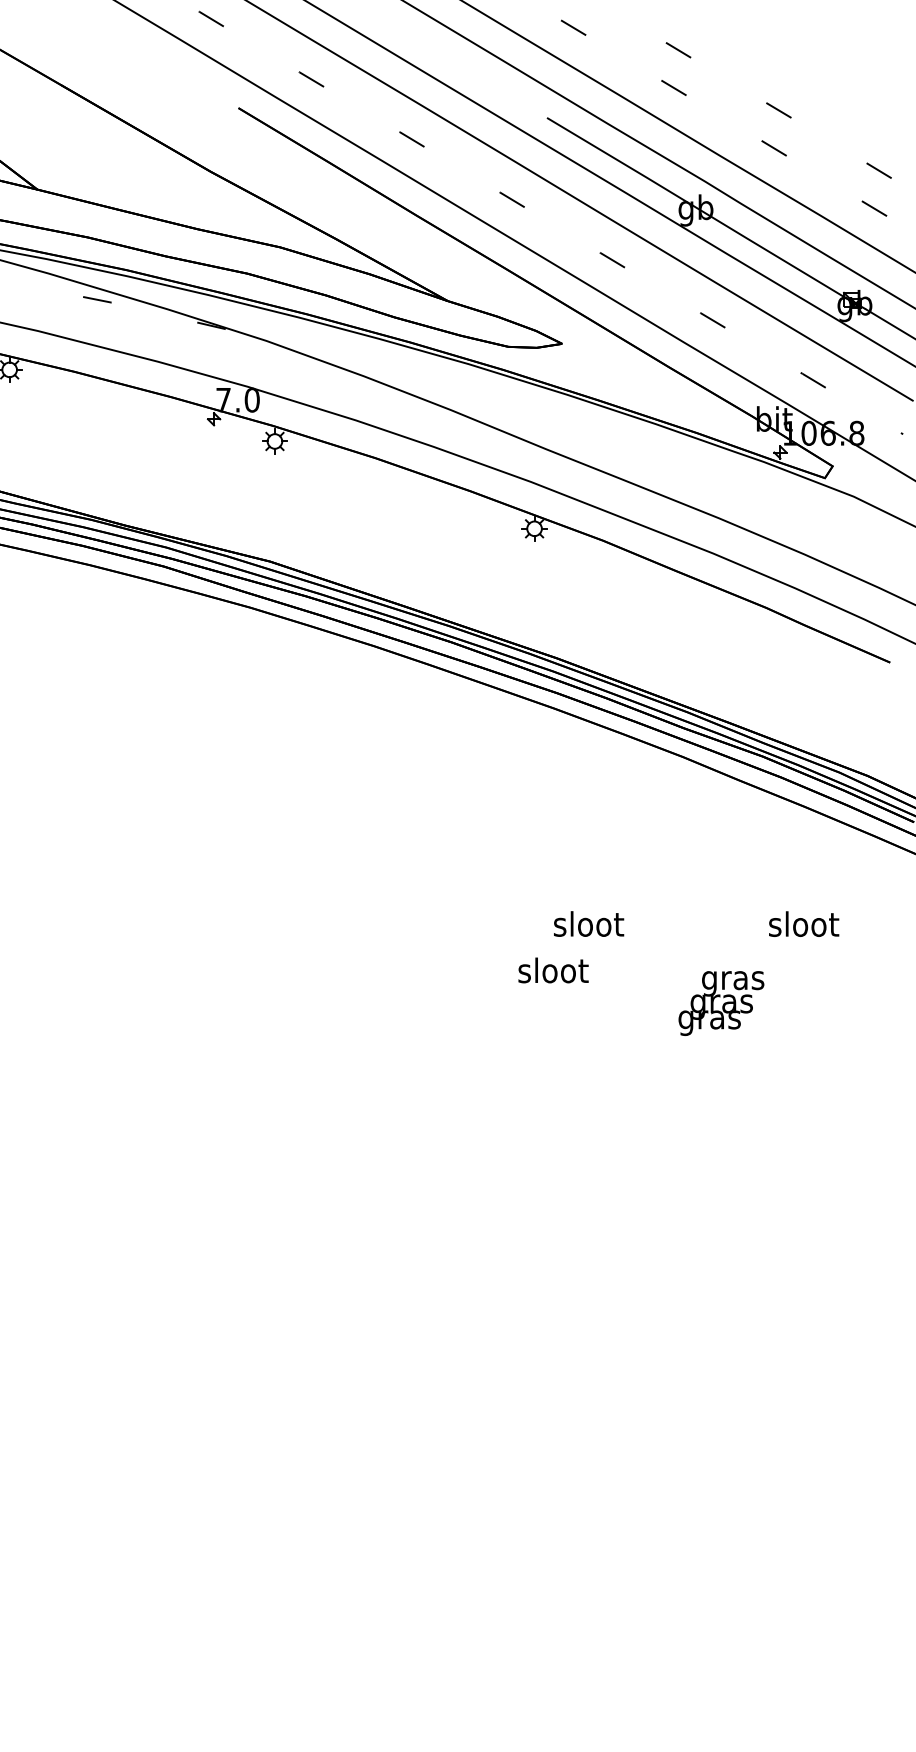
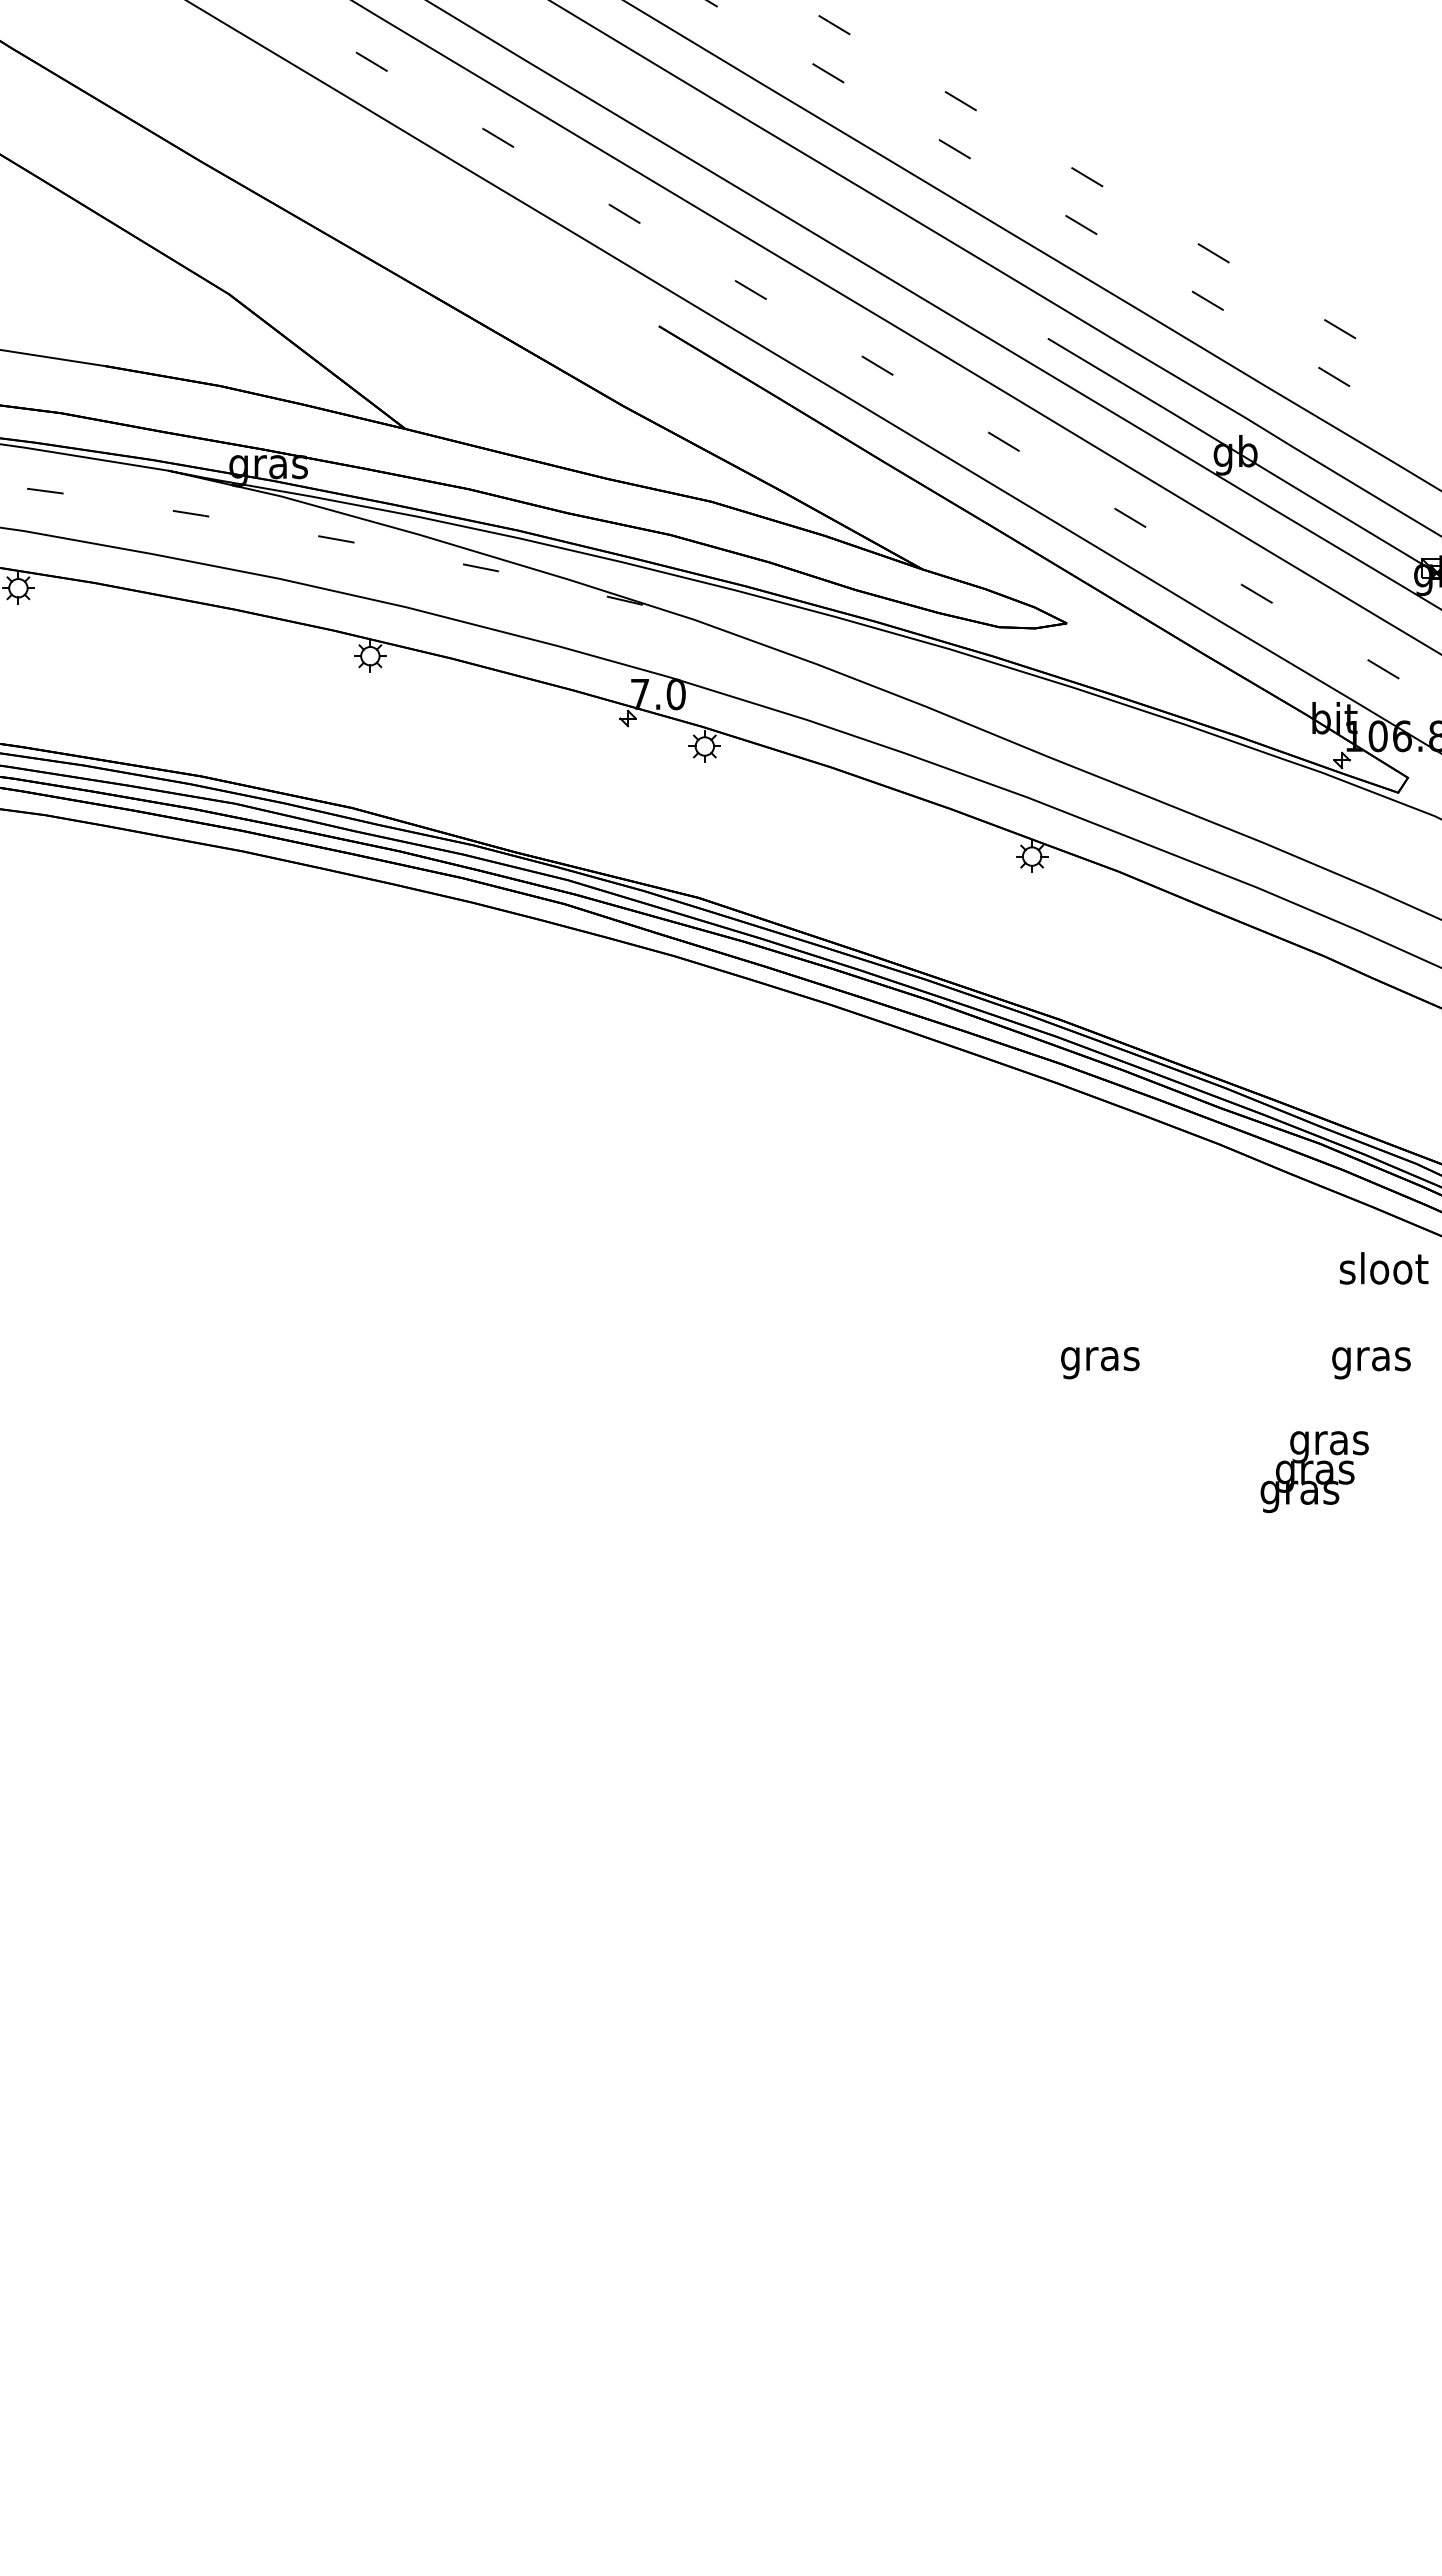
text: (588, 926) -> (1100, 1358), sloot -> gras
text: (803, 926) -> (1371, 1358), sloot -> gras
text: (553, 970) -> (1383, 1268), moved
text: (721, 1003) -> (1314, 1472), moved

